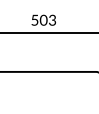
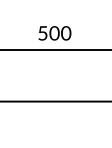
text: (52, 20) -> (66, 33), 503 -> 500

